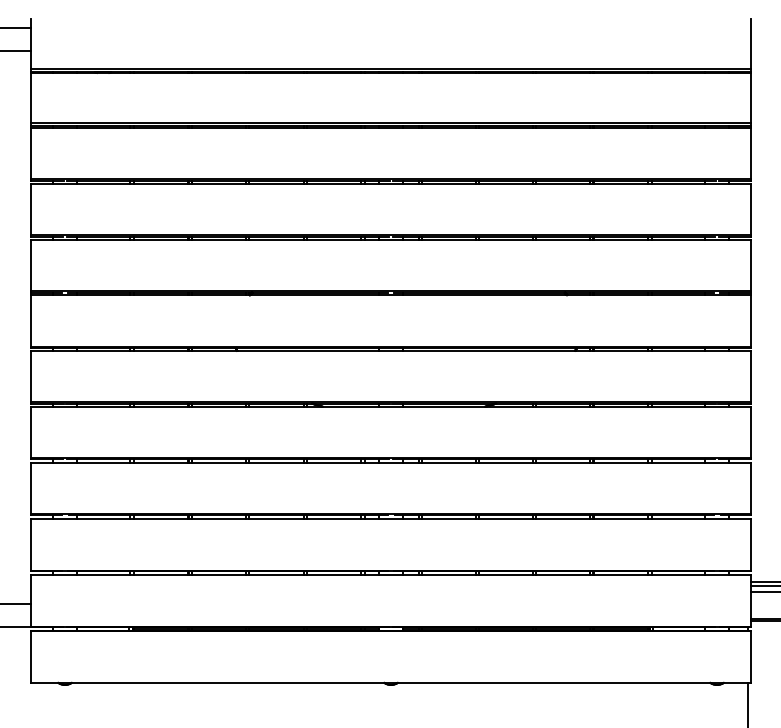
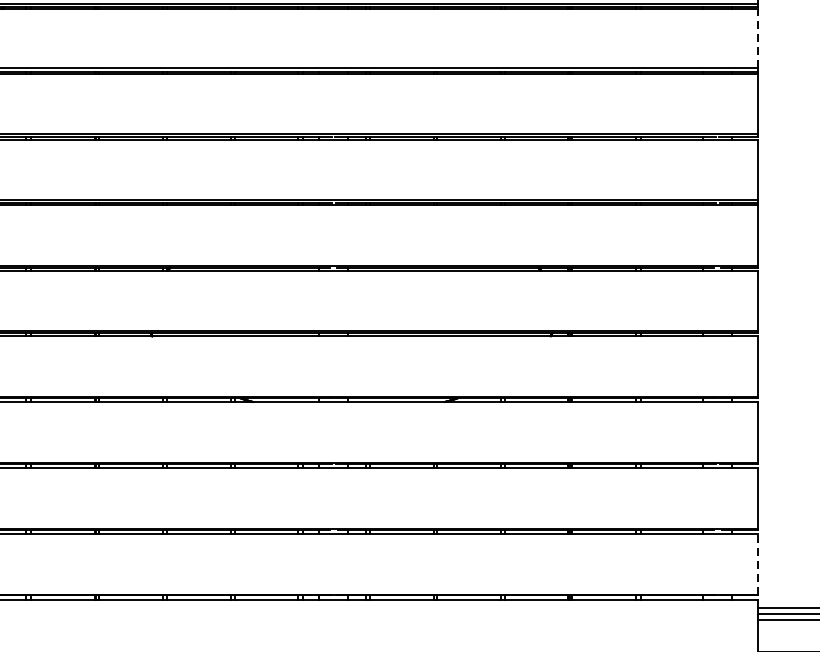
line: (750, 97) -> (757, 37), solid -> dashed
line: (750, 544) -> (757, 564), solid -> dashed

